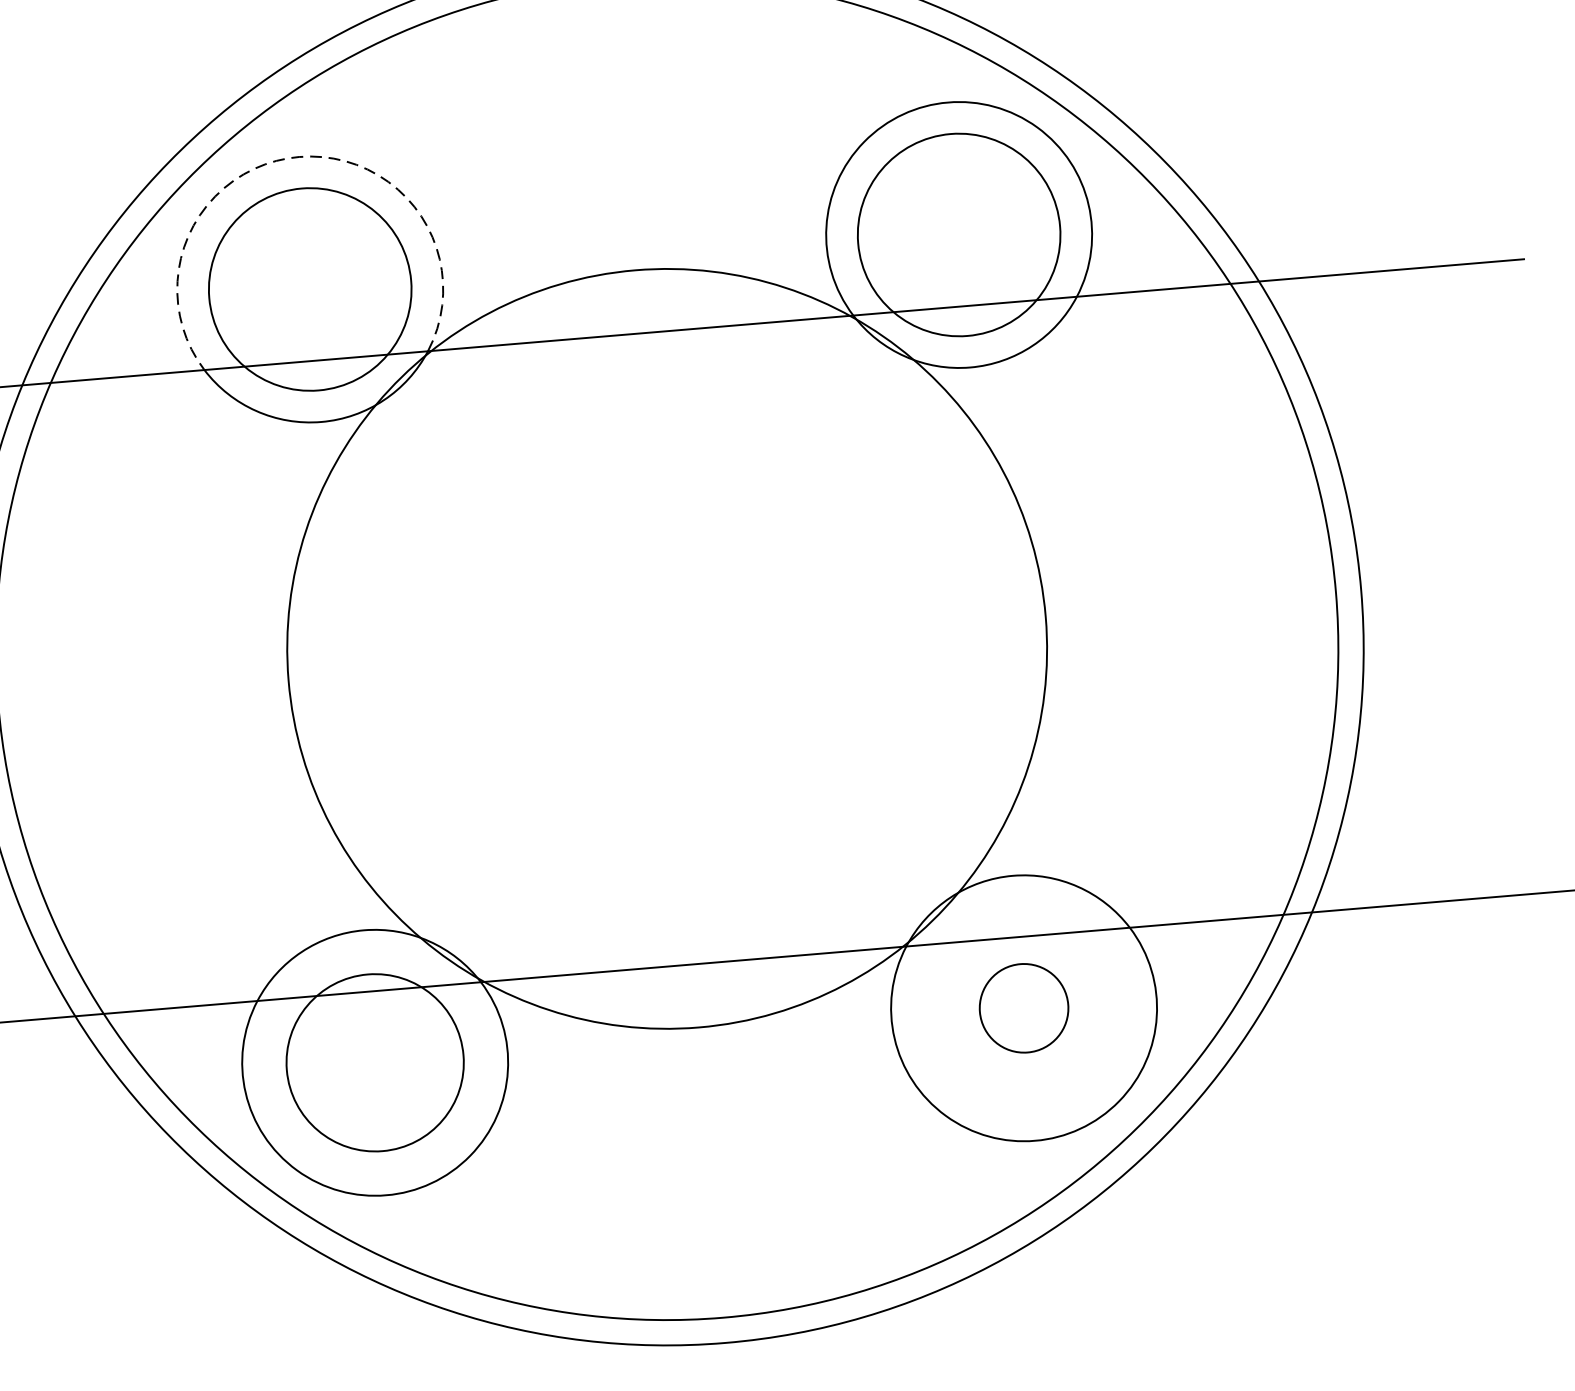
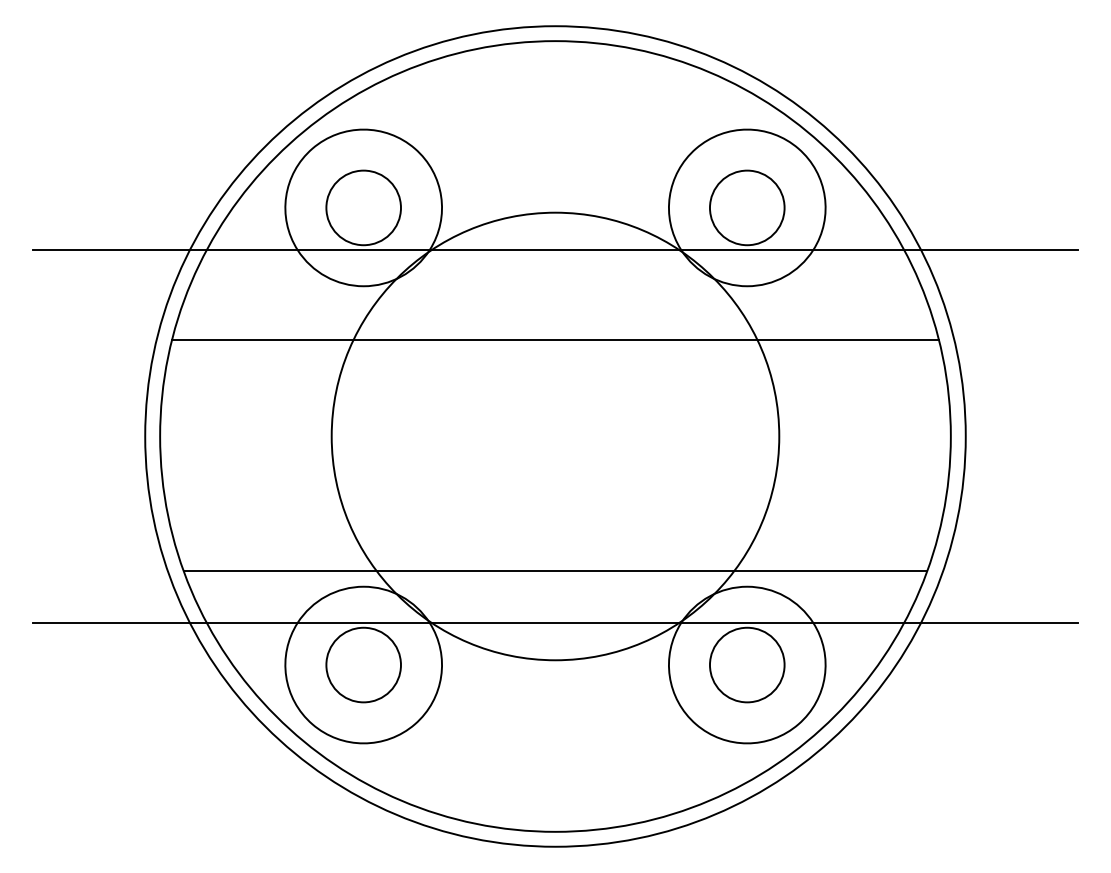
arc: (298, 156) -> (363, 129), dashed -> solid
circle: (957, 234) -> (746, 207), size x0.62
circle: (309, 288) -> (363, 207), size x0.62
line: (653, 484) -> (555, 339), added
line: (686, 875) -> (555, 570), added
circle: (1022, 1007) -> (746, 664), size x1.43
circle: (374, 1061) -> (363, 664), size x0.71

